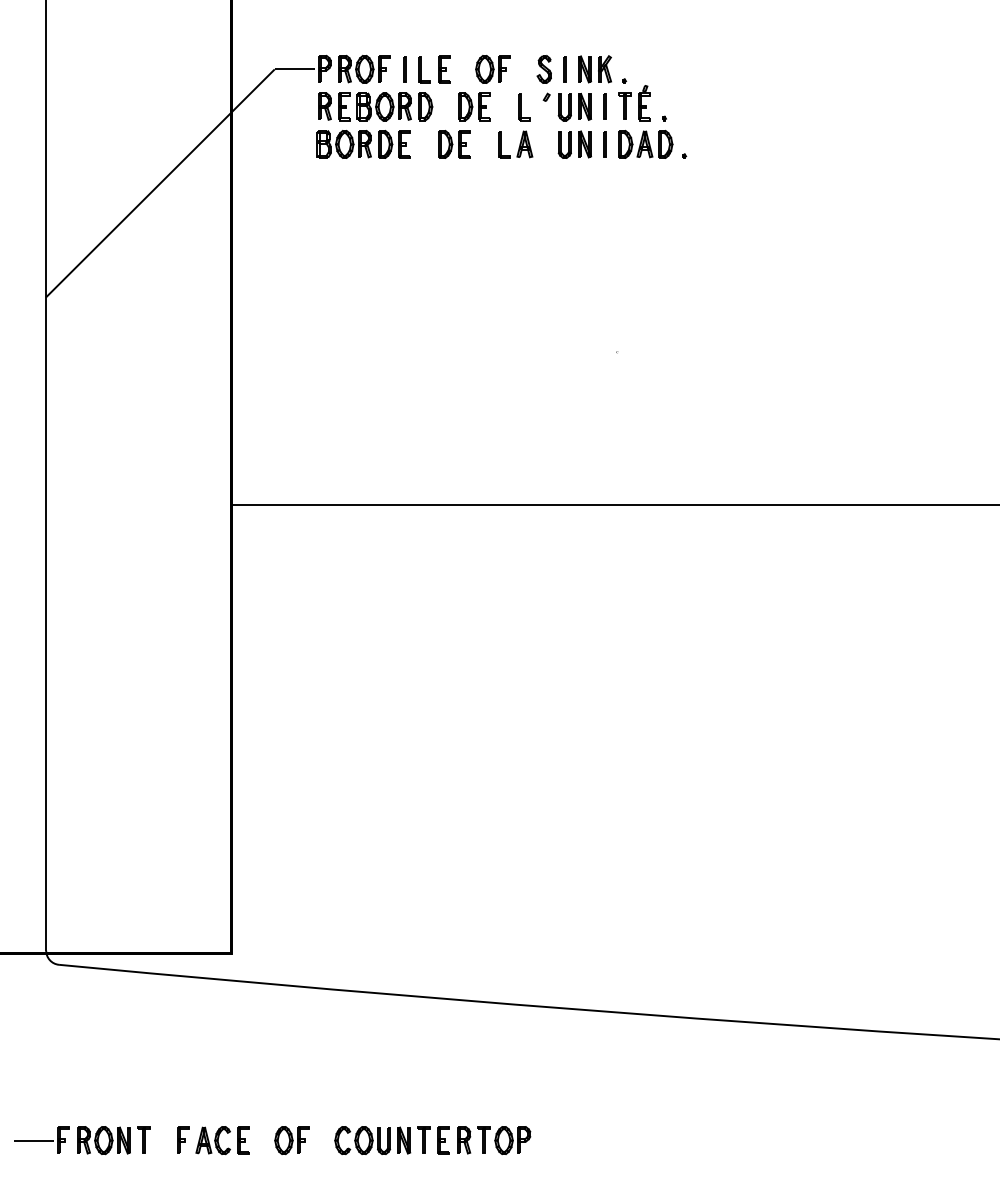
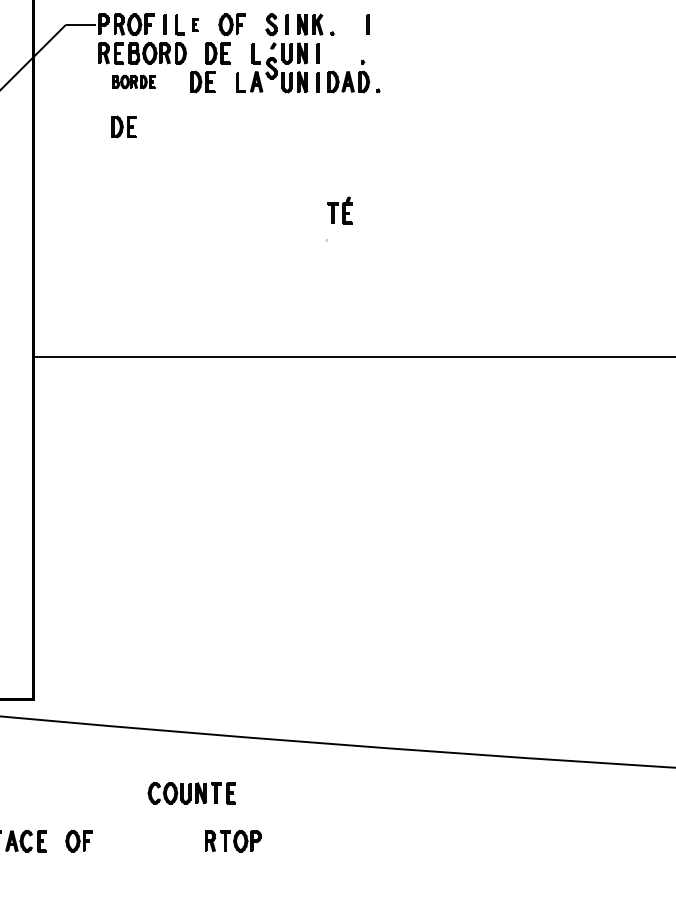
part: (444, 69) -> (195, 24), size x0.6
line: (670, 69) -> (367, 24), added
part: (634, 103) -> (340, 210), moved
part: (543, 126) -> (270, 68), added
part: (363, 144) -> (133, 82), size x0.6
part: (351, 203) -> (124, 127), added
part: (391, 1140) -> (191, 793), moved

